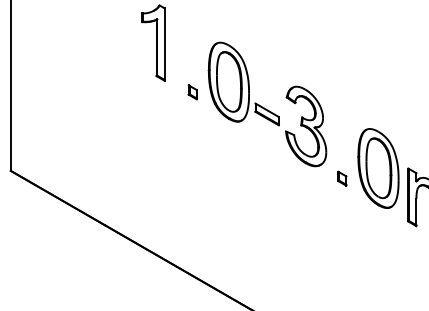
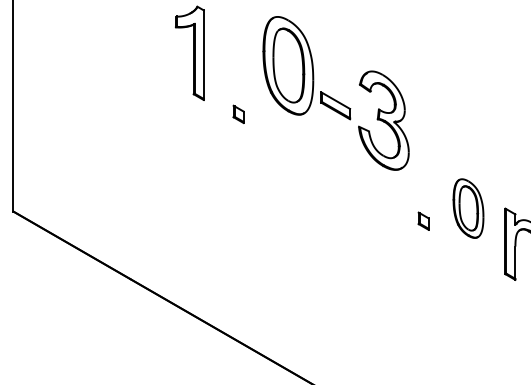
part: (267, 104) -> (336, 93), moved
part: (378, 168) -> (468, 208), size x0.6

